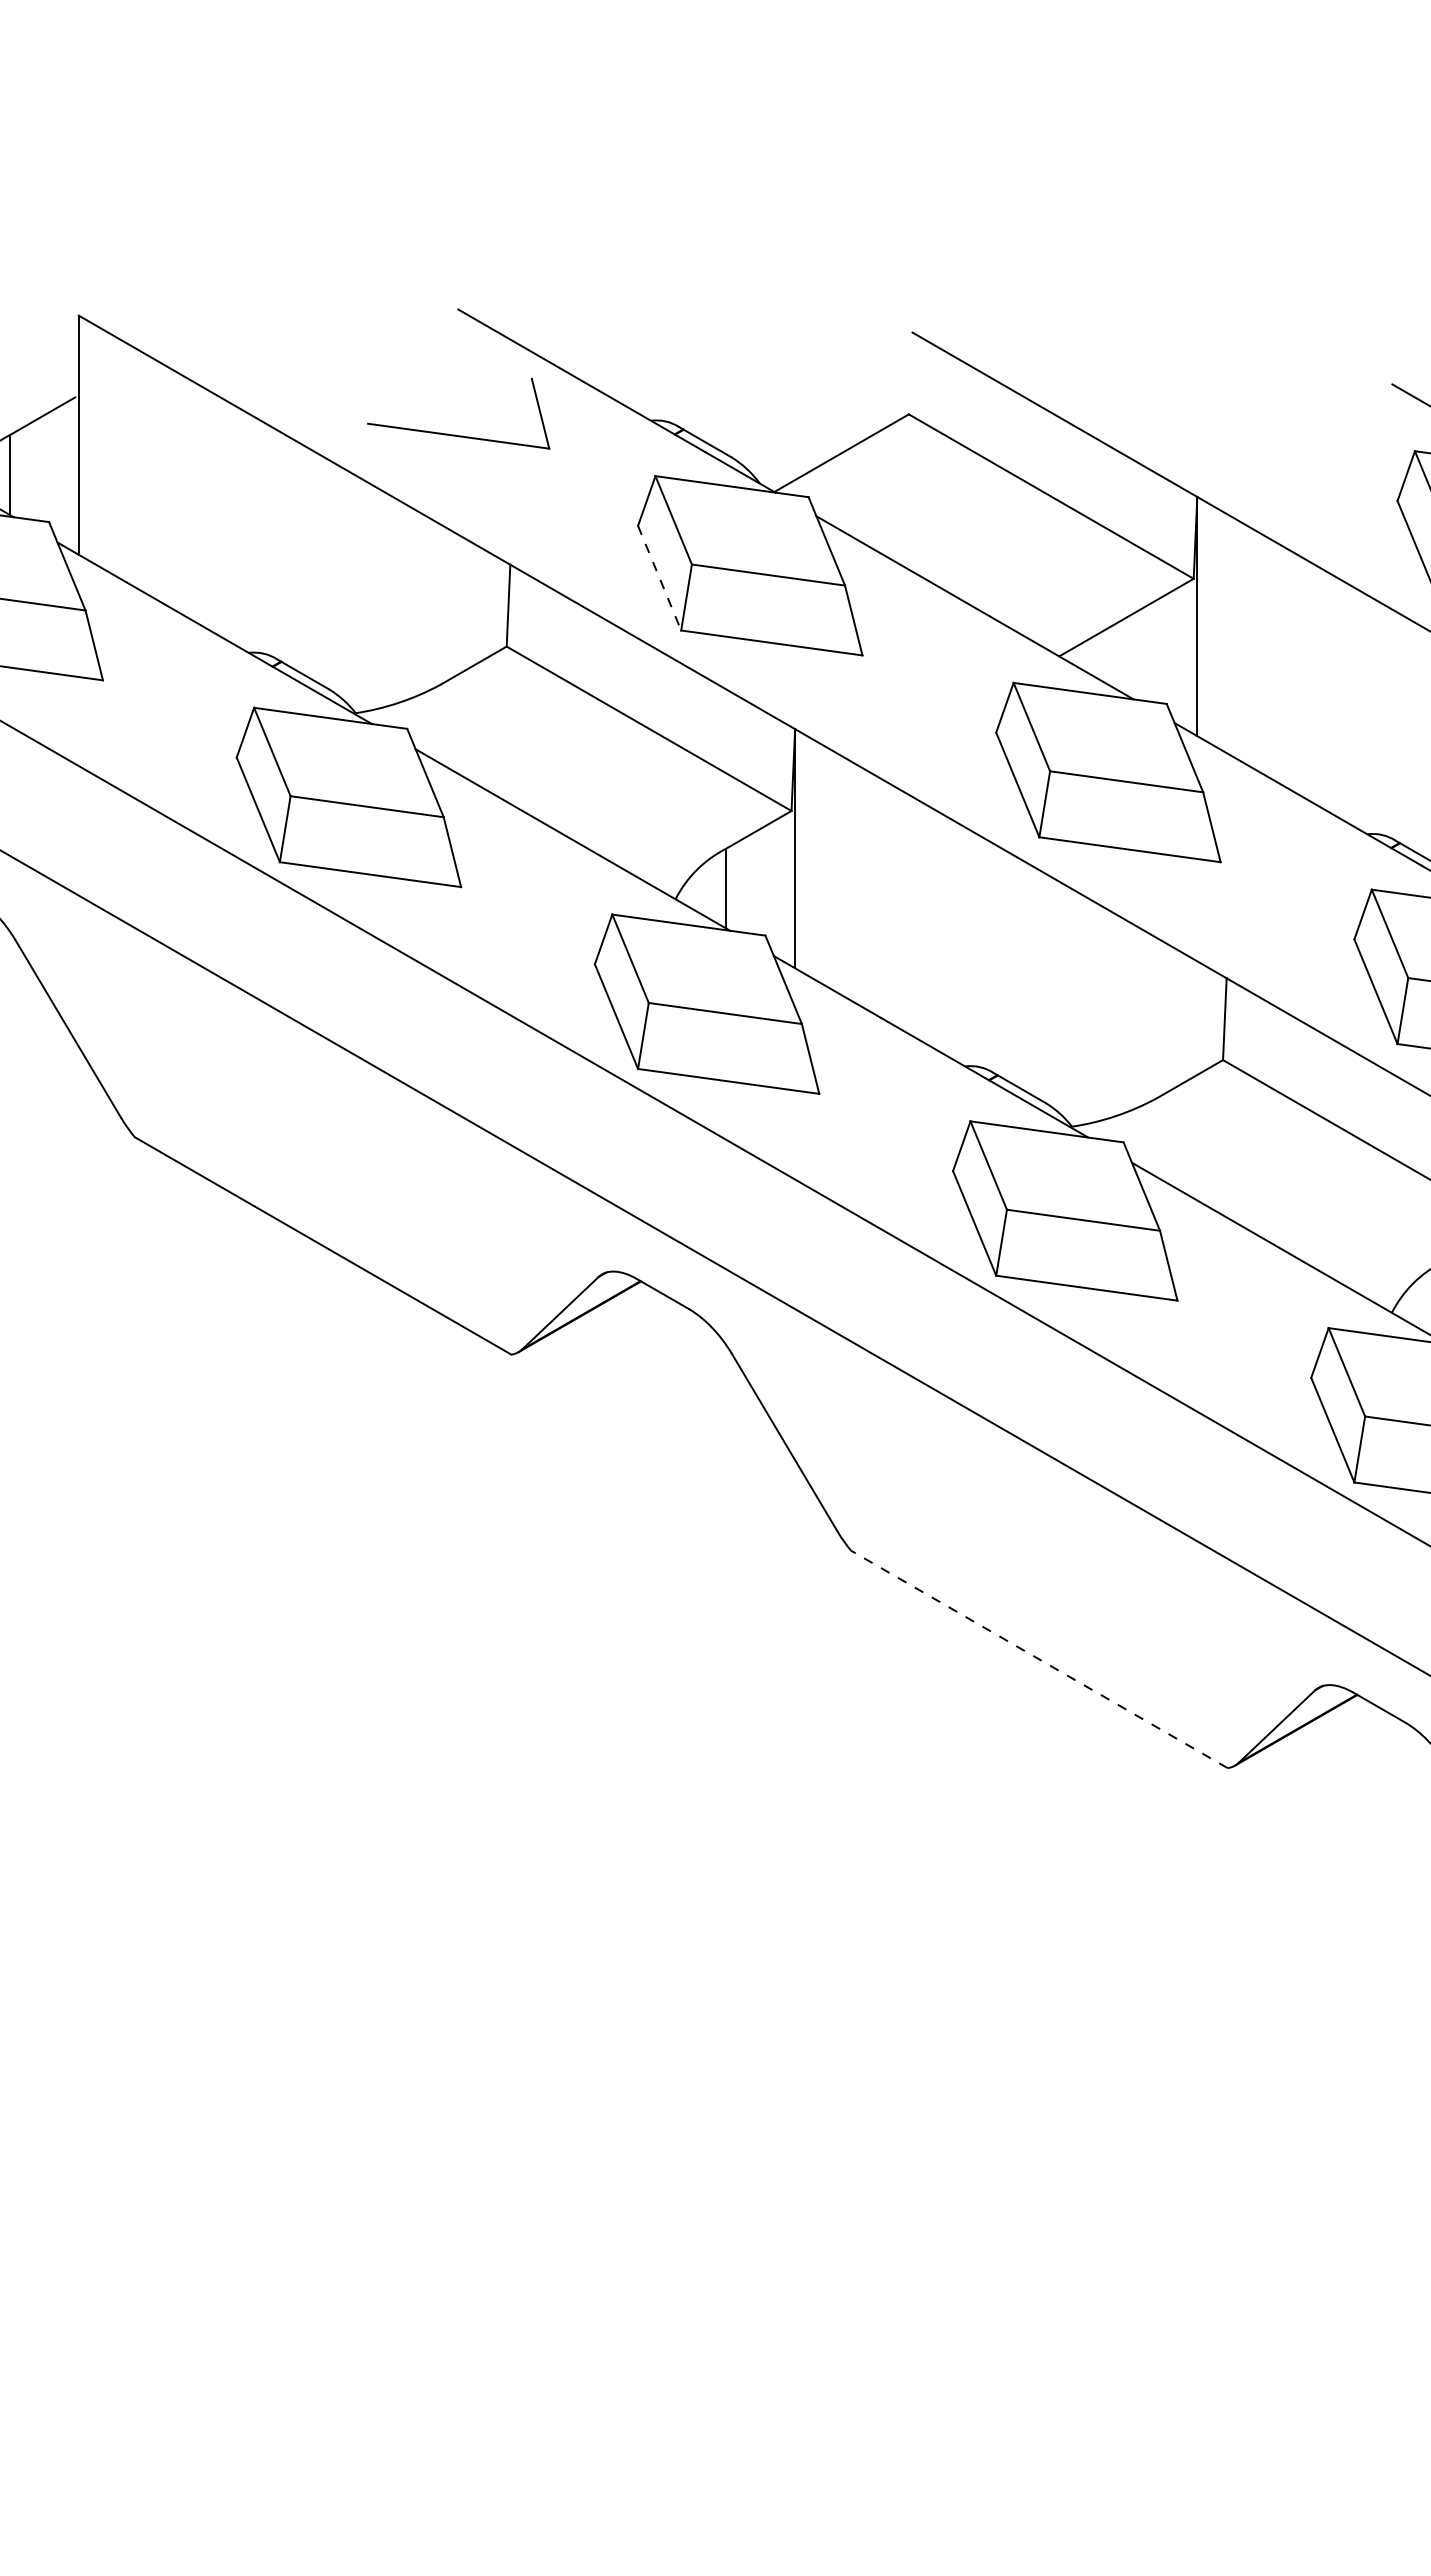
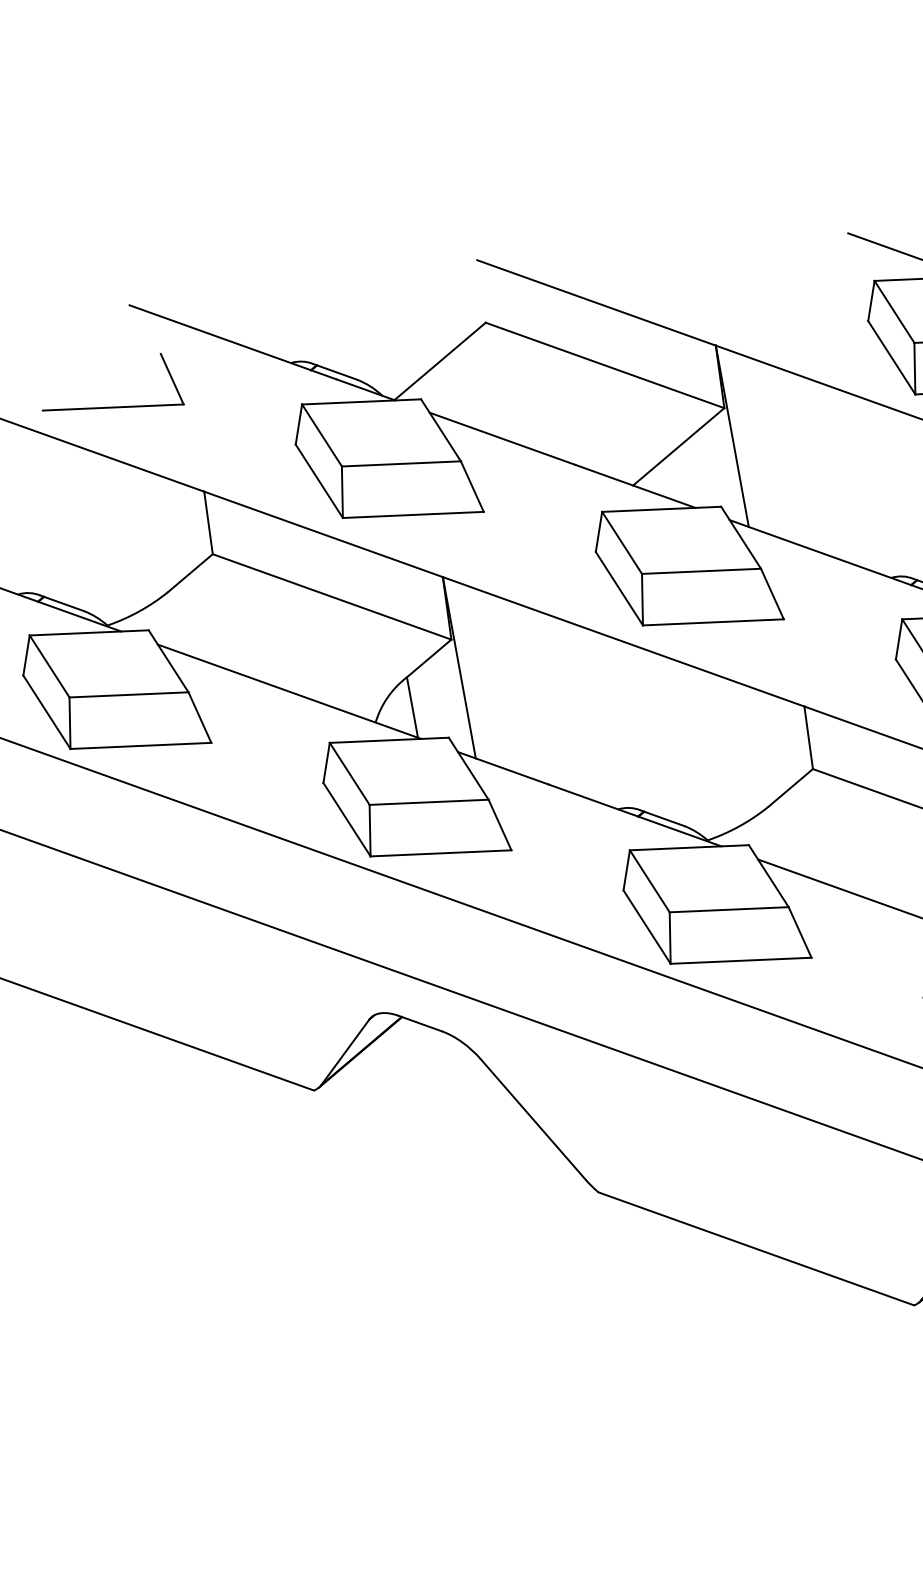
part: (455, 434) -> (110, 406), moved
line: (659, 578) -> (319, 481), dashed -> solid
line: (1039, 1659) -> (756, 1248), dashed -> solid

